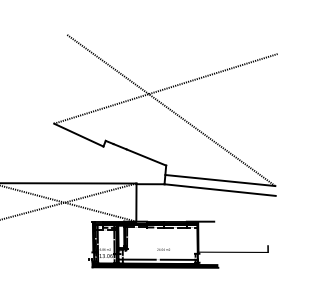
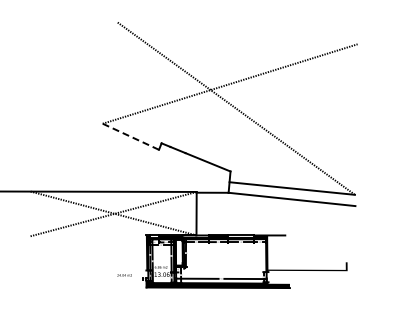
line: (79, 134) -> (131, 136), solid -> dashed
text: (163, 249) -> (124, 275), moved

